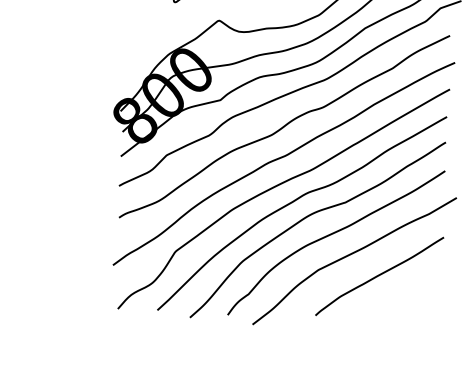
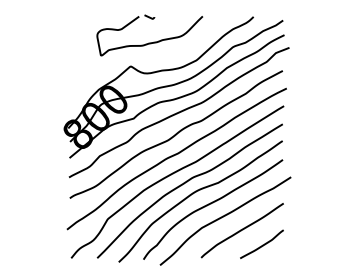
curve: (409, 298) -> (262, 244), added

